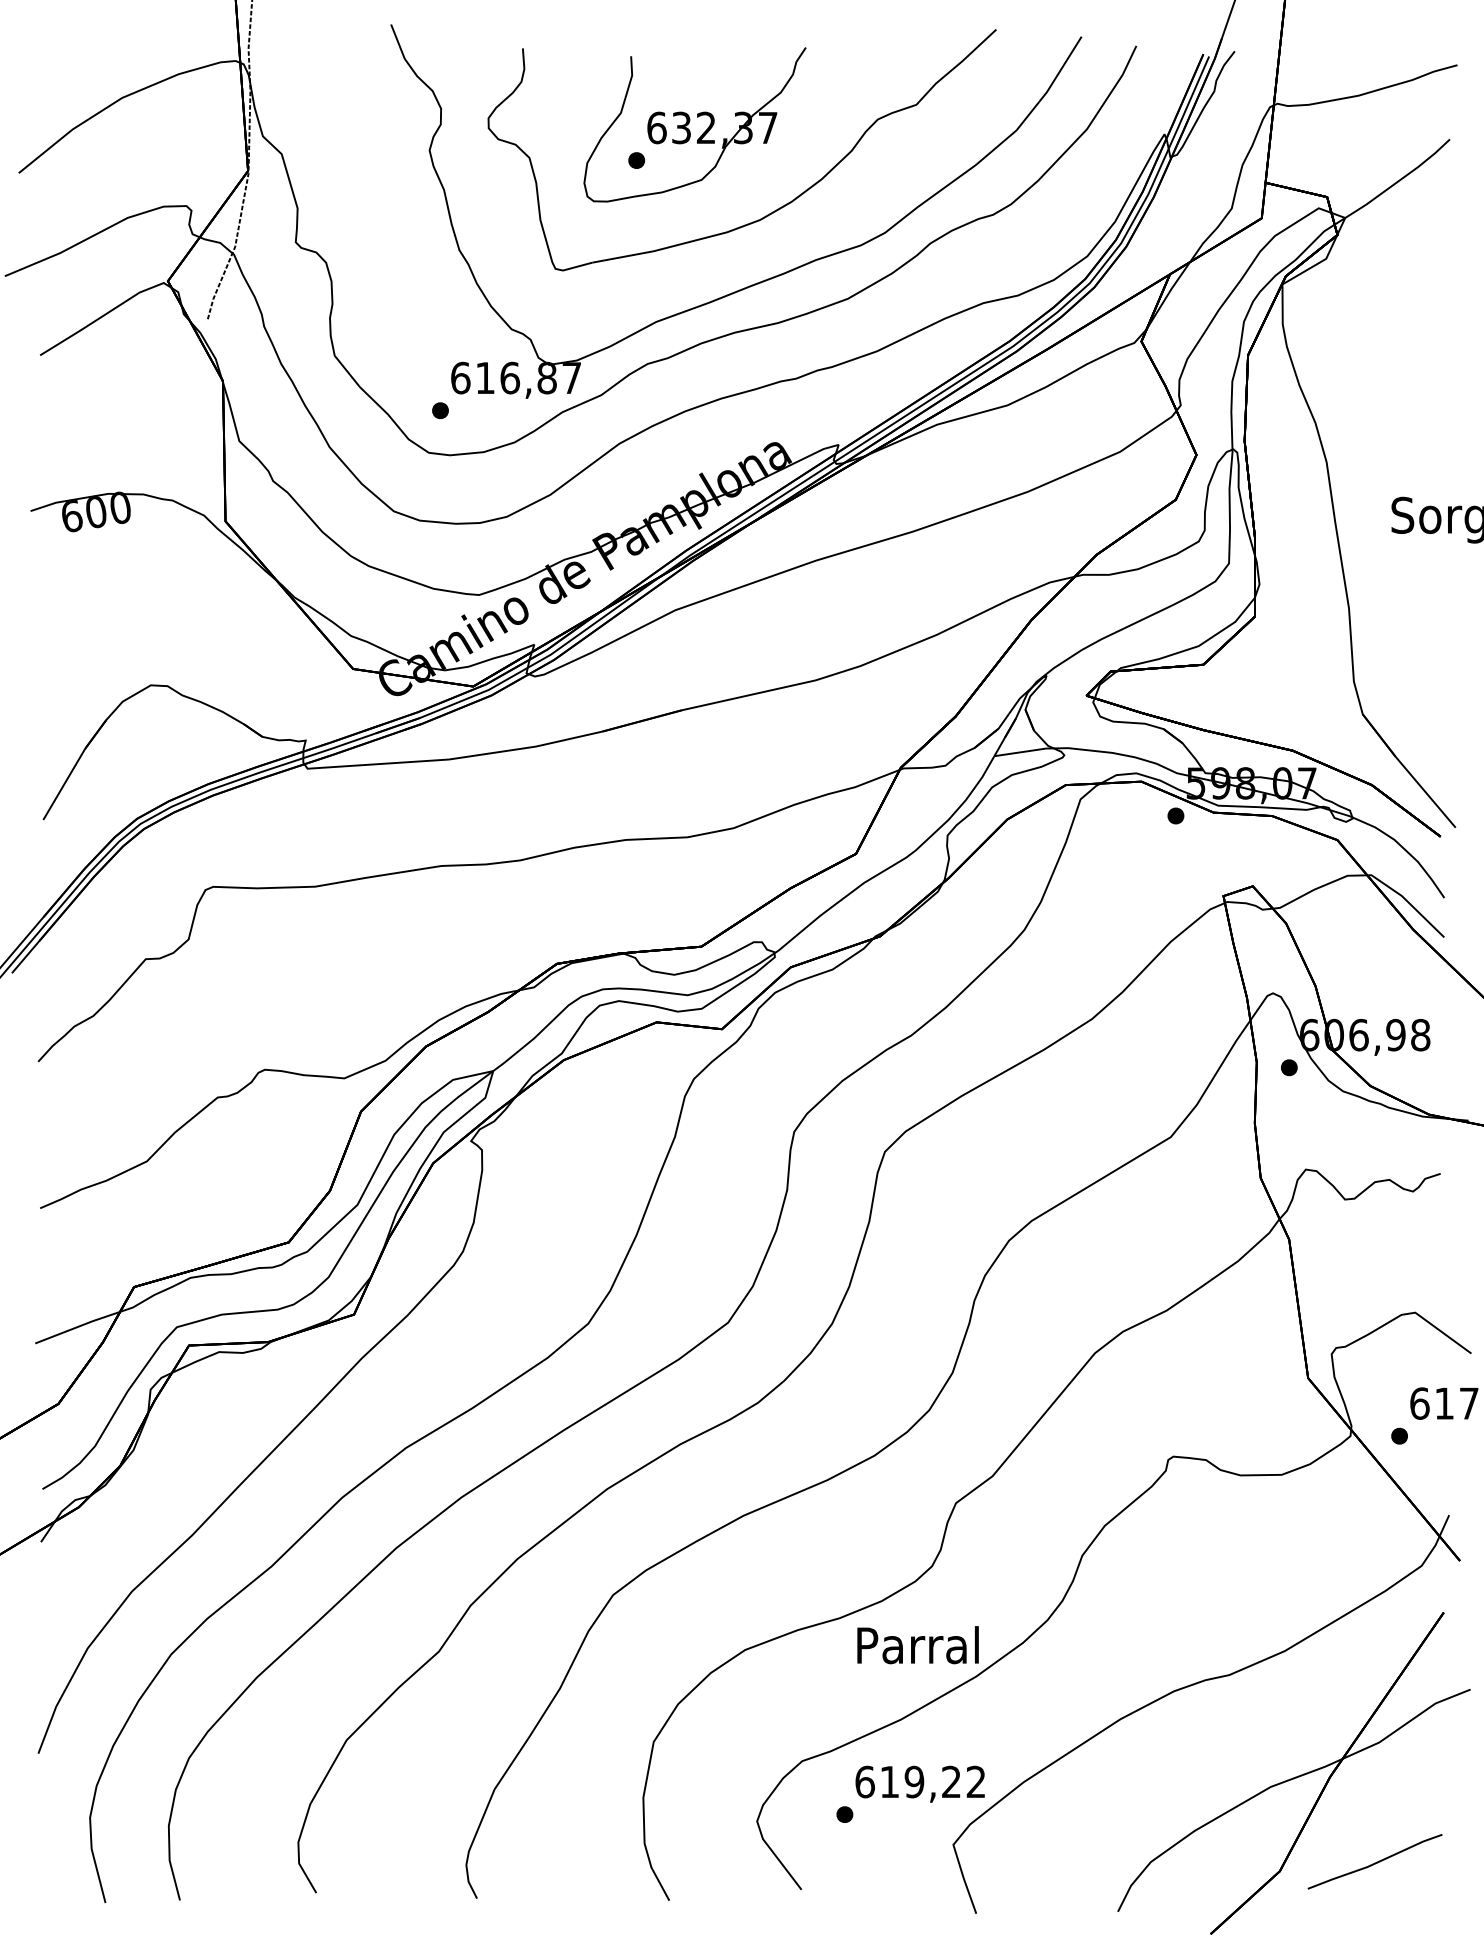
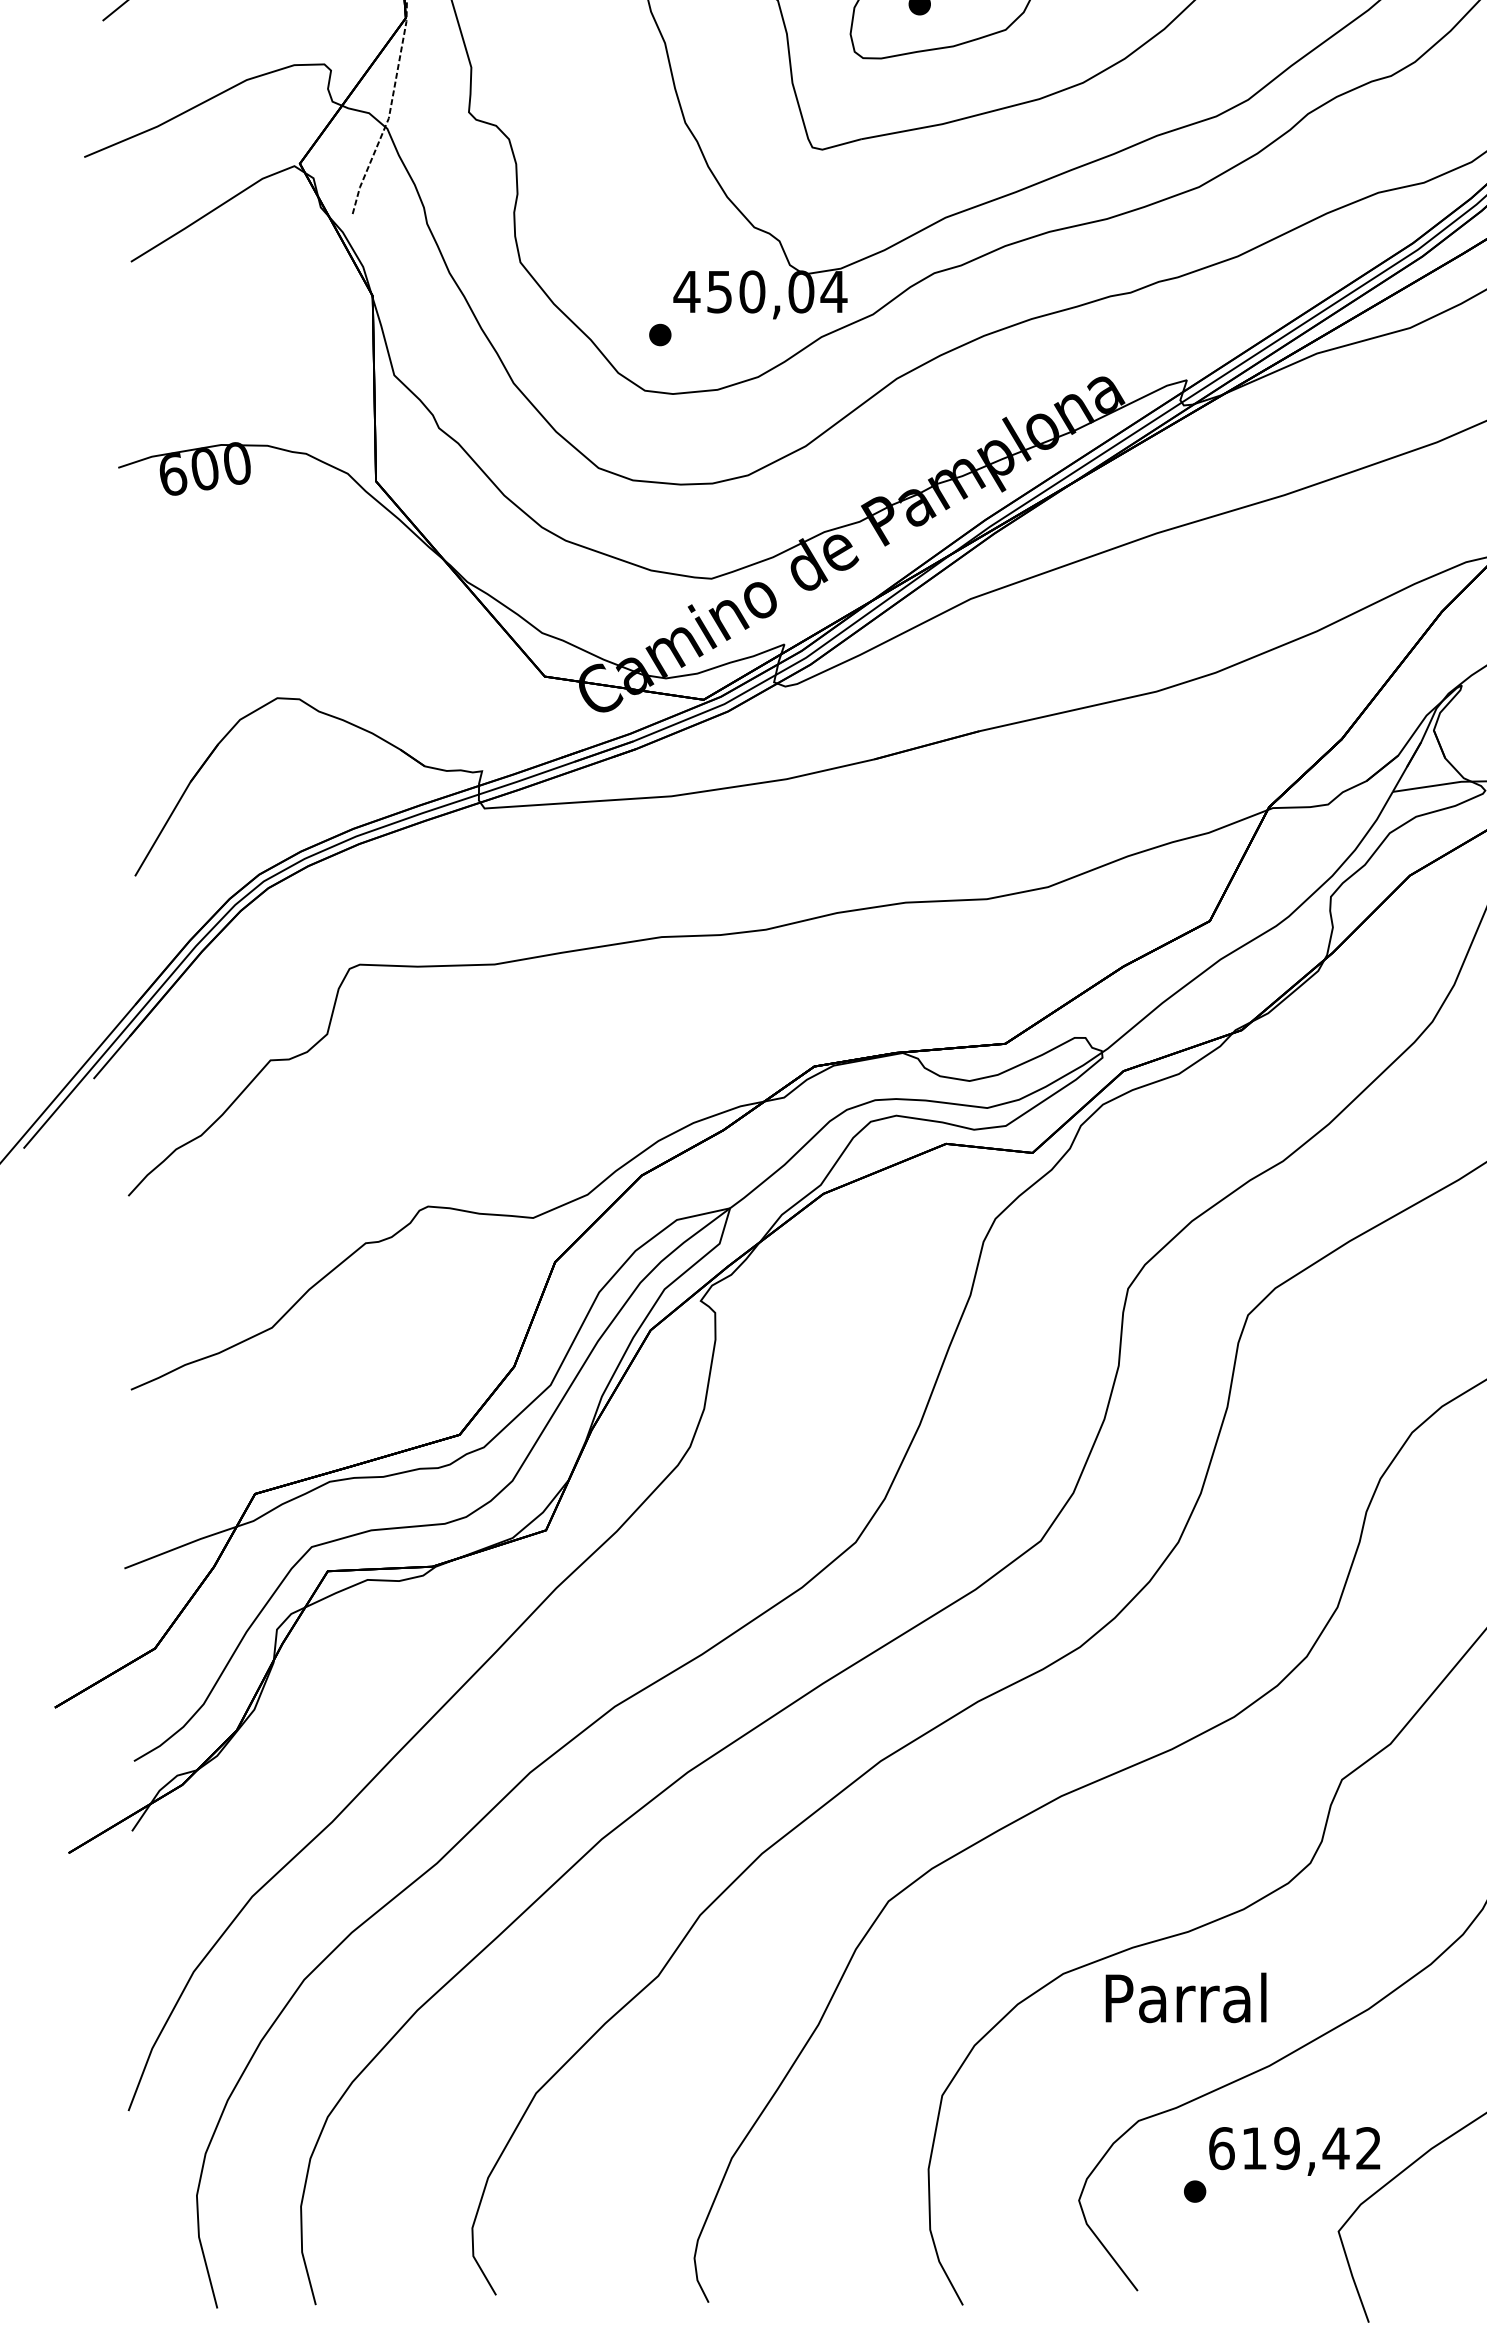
text: (516, 377) -> (760, 291), 616,87 -> 450,04
text: (917, 1645) -> (1185, 1998), moved
text: (951, 1781) -> (1336, 2147), 619,22 -> 619,42

